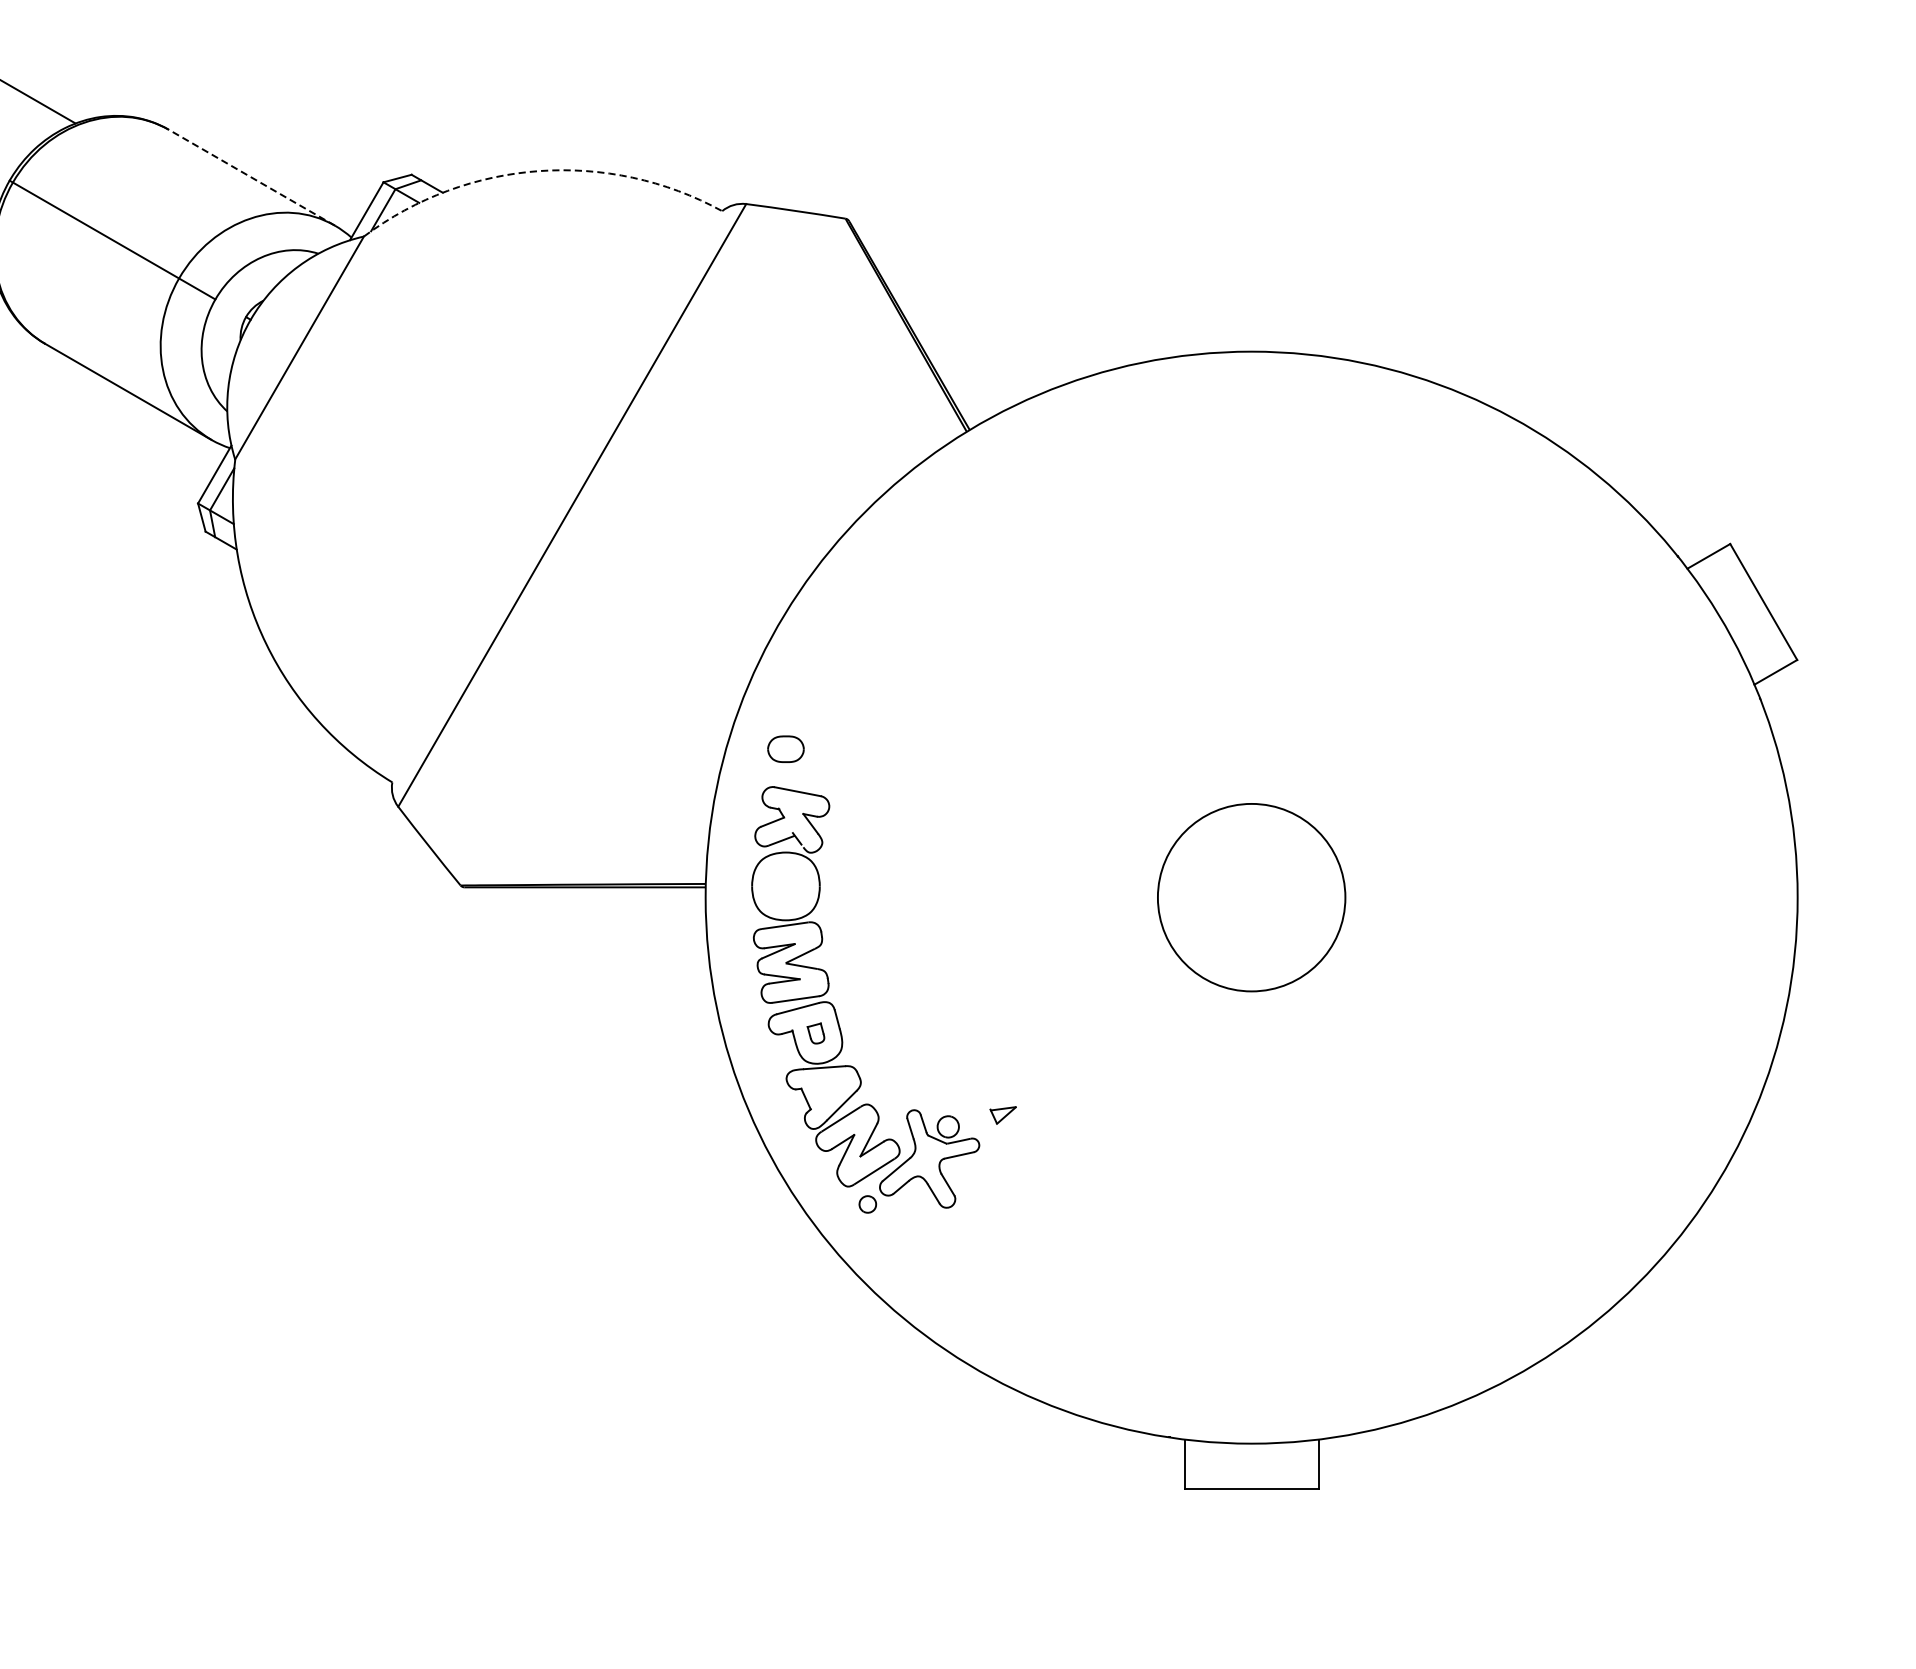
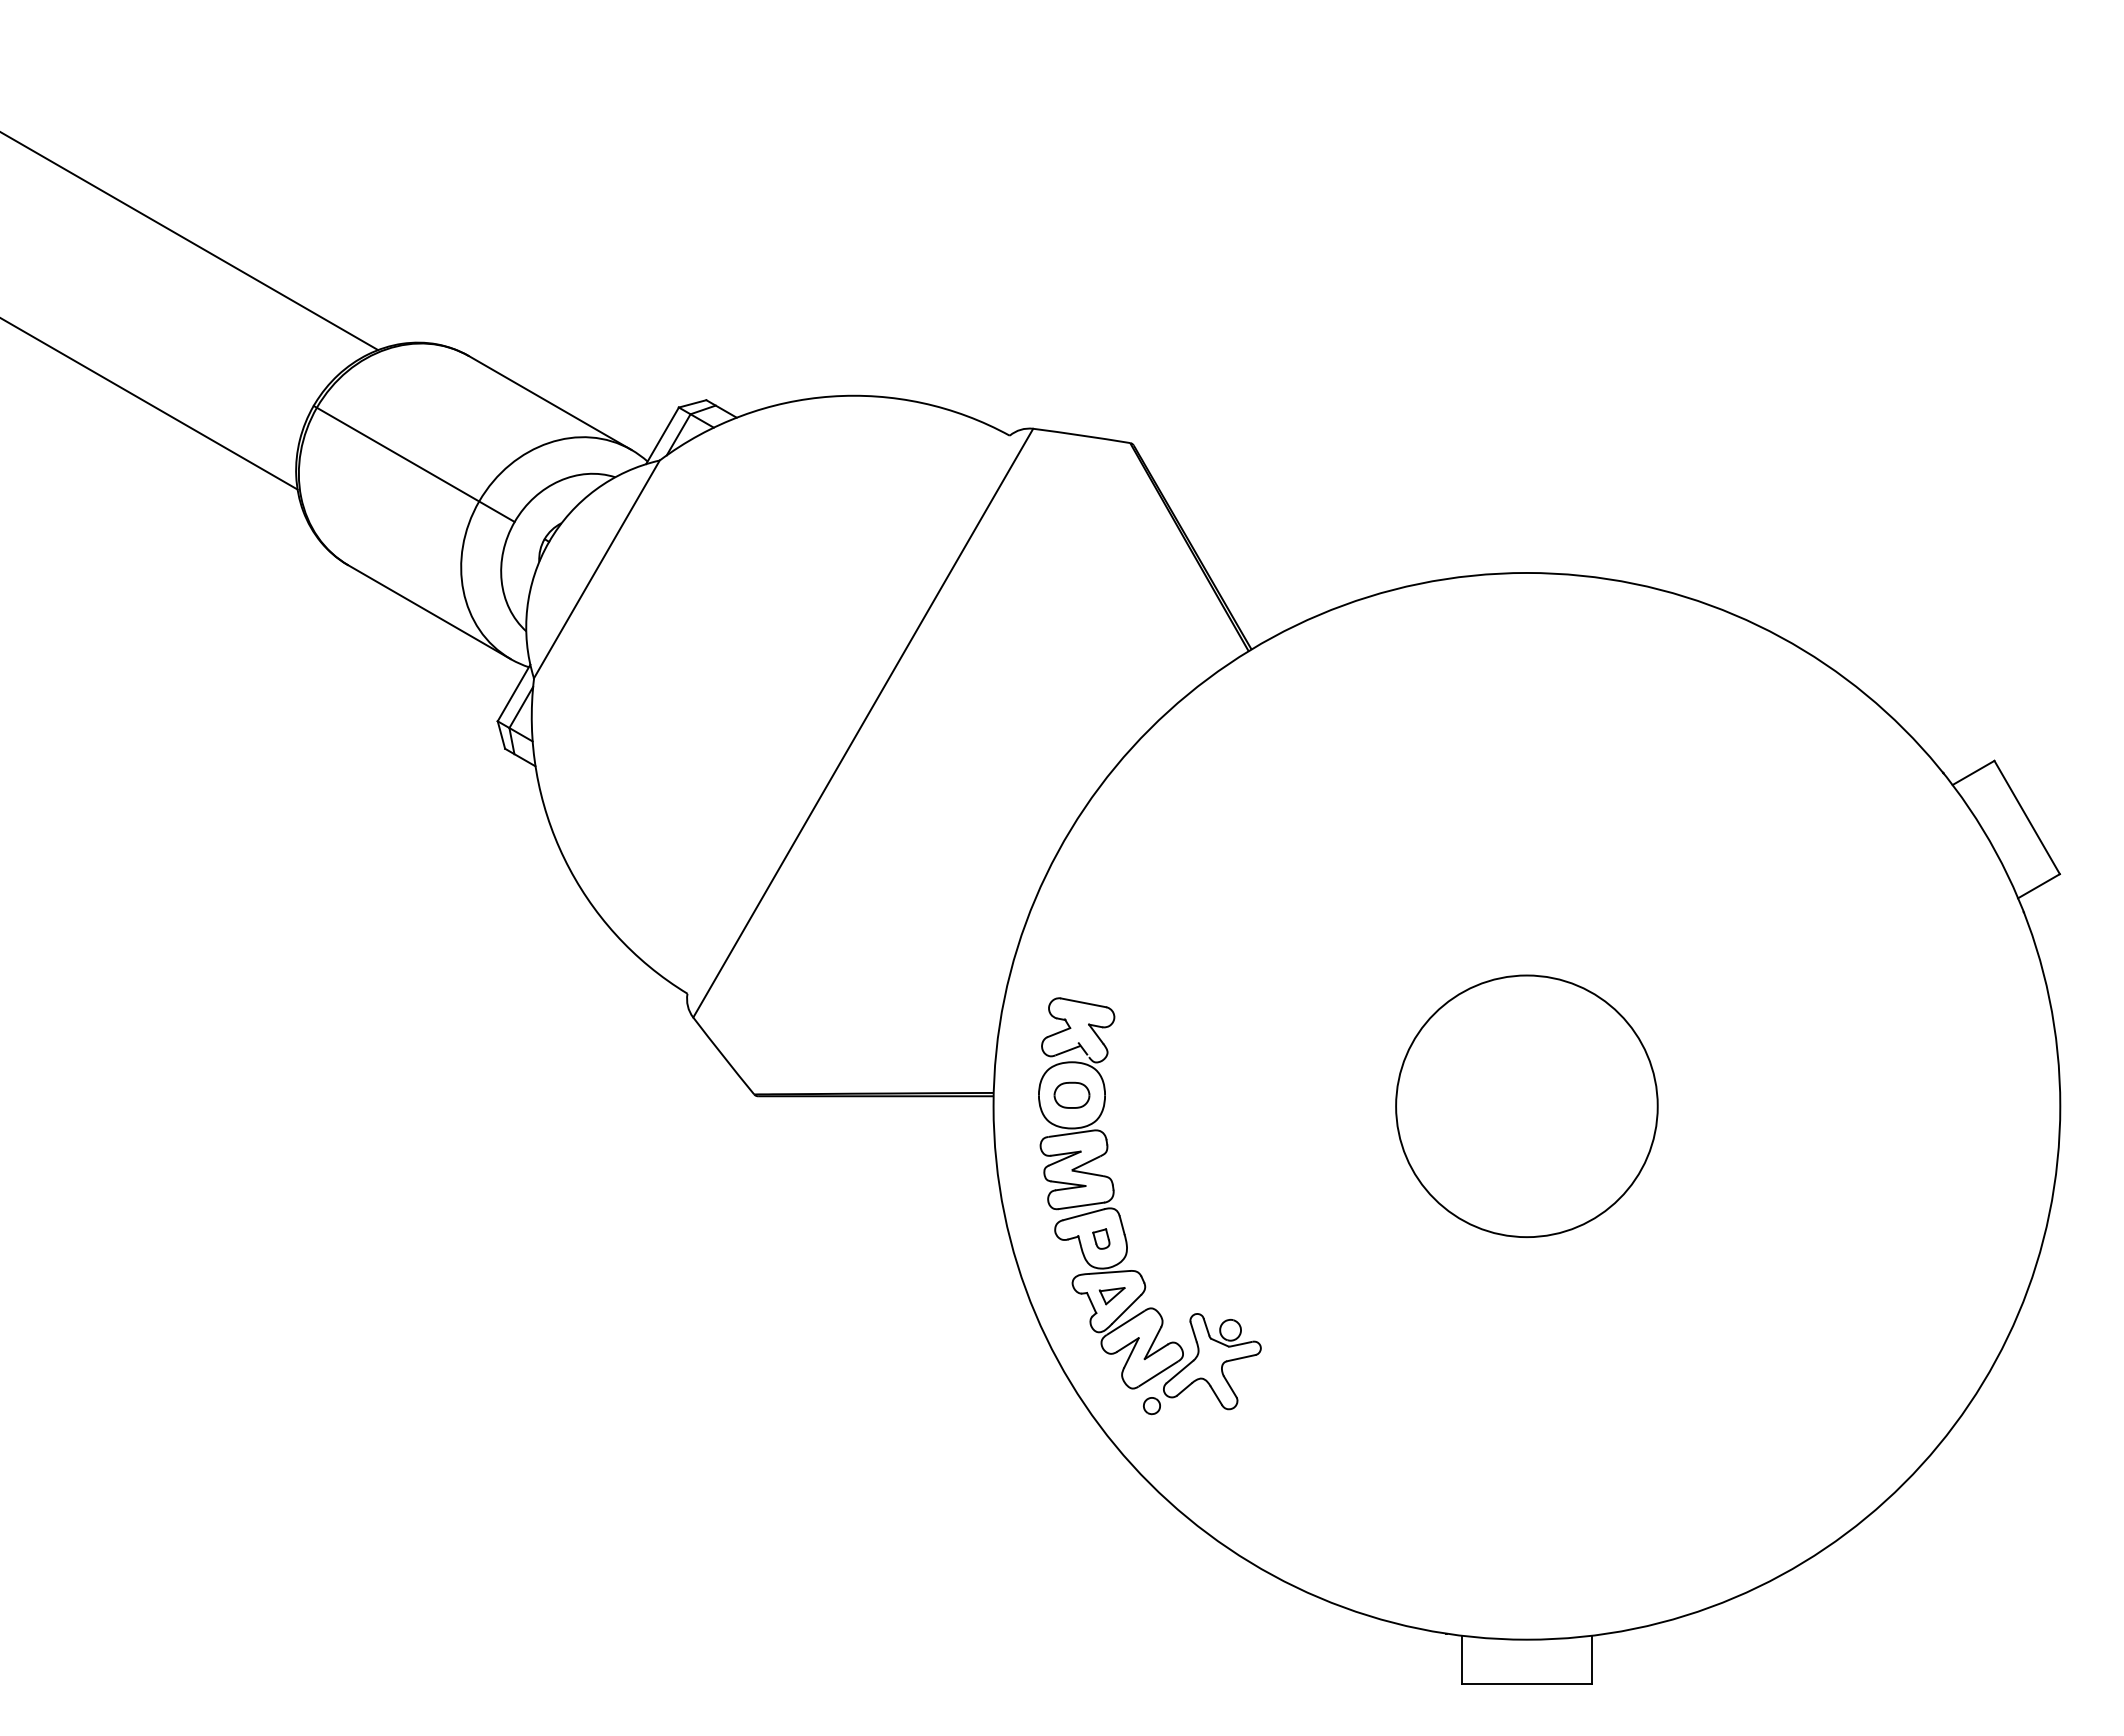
arc: (539, 171) -> (831, 396), dashed -> solid
line: (252, 178) -> (550, 403), dashed -> solid
part: (785, 748) -> (1071, 1094), moved
circle: (1251, 897) -> (1526, 1106), size x1.43
part: (1002, 1115) -> (1111, 1296), moved

